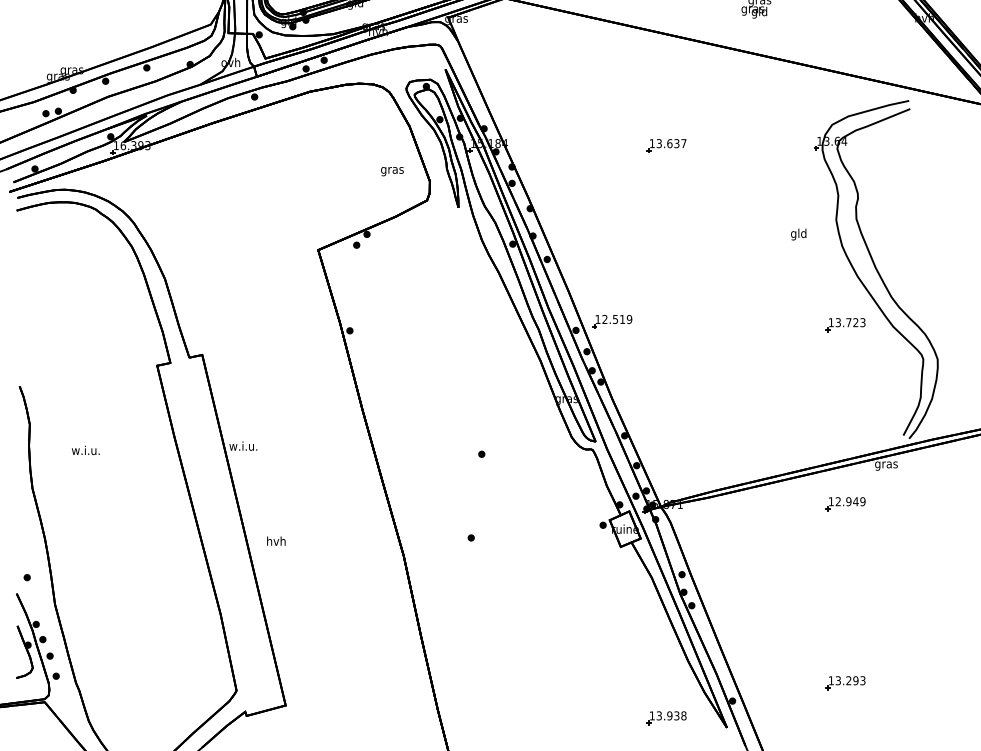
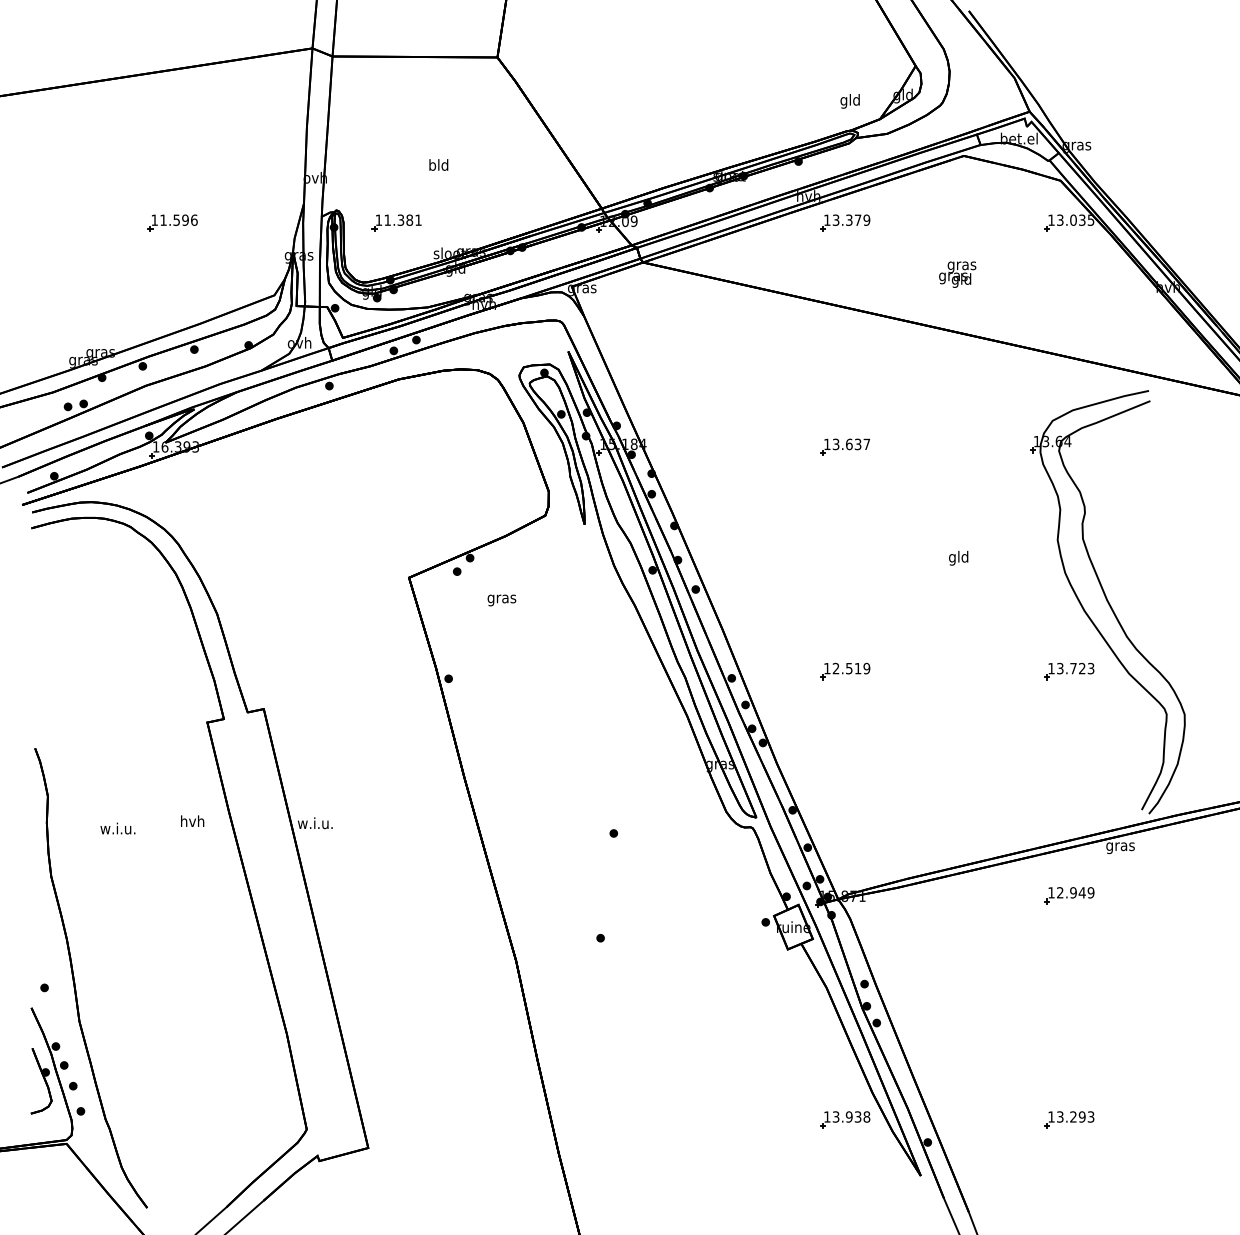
text: (392, 171) -> (501, 600), moved
text: (798, 234) -> (958, 558), moved
part: (612, 321) -> (845, 671), moved
text: (276, 540) -> (192, 820), moved
part: (666, 717) -> (845, 1119), moved

